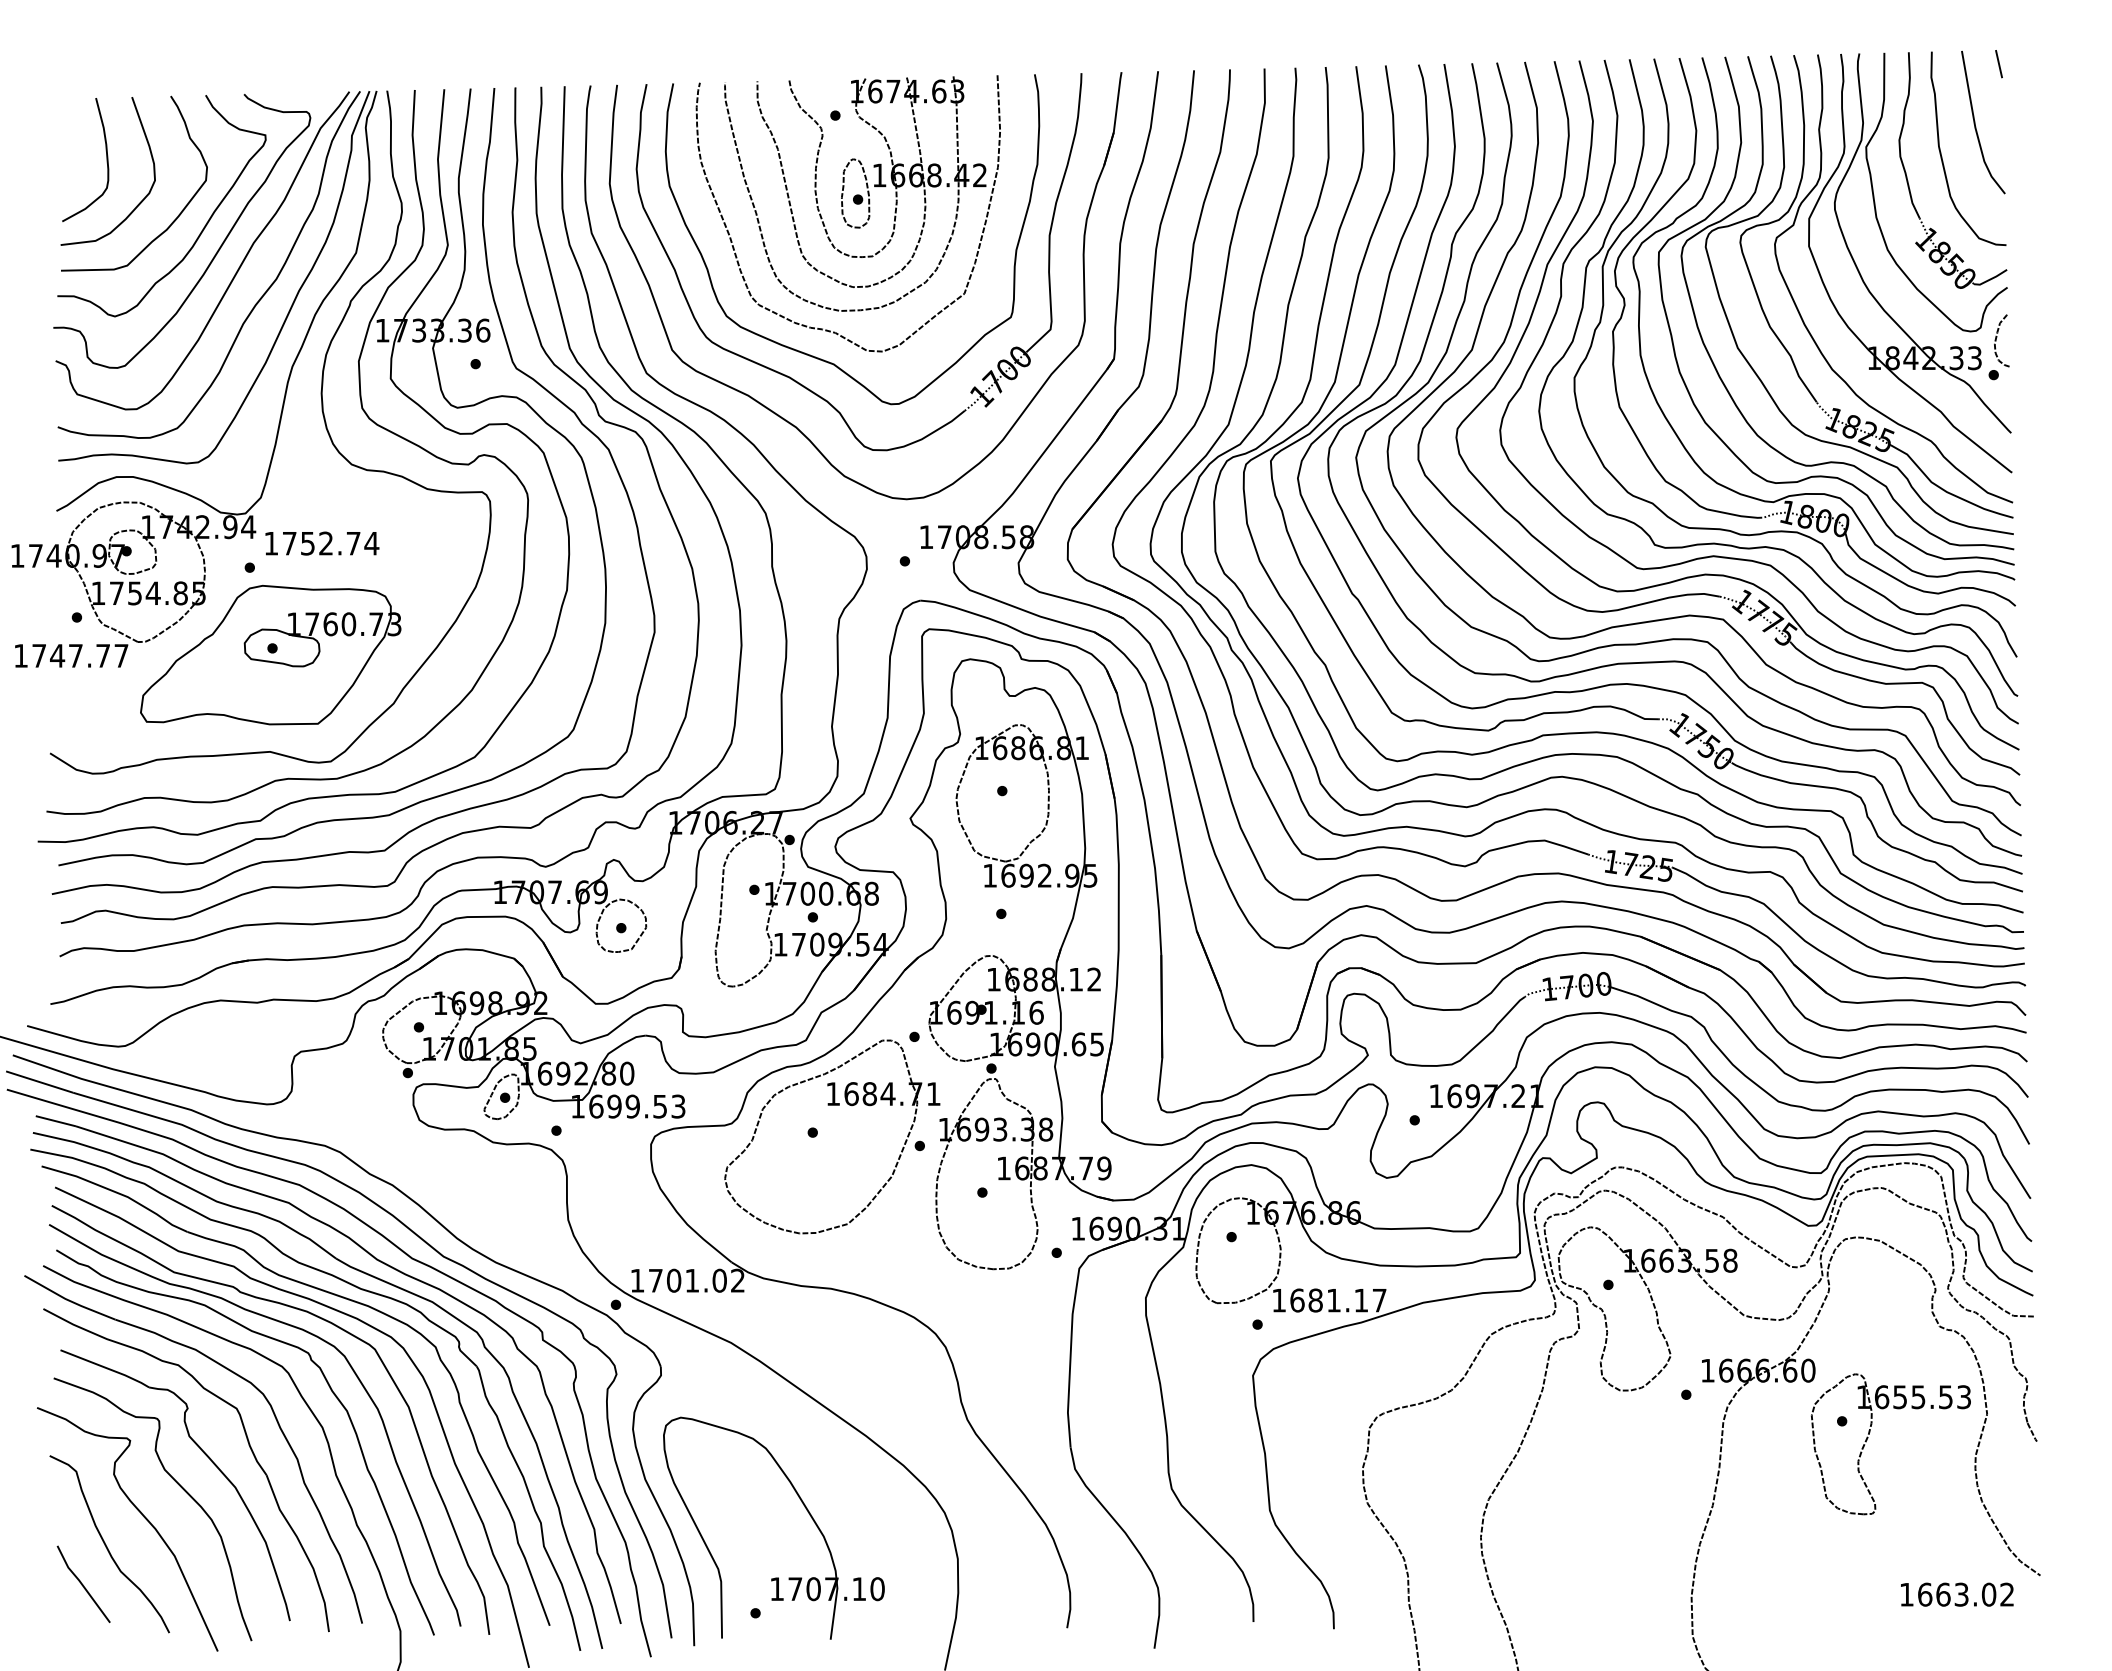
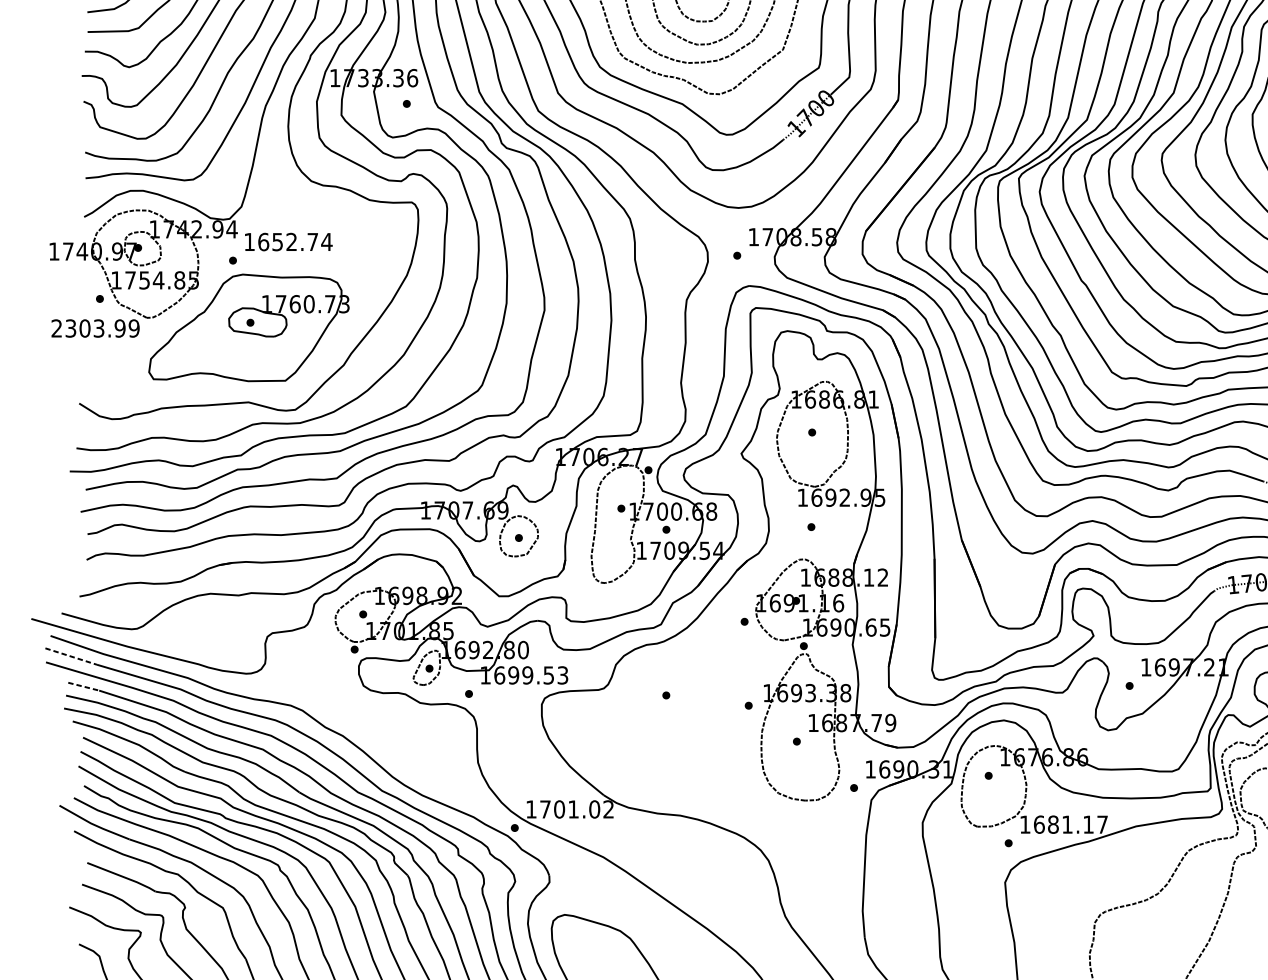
text: (289, 543) -> (263, 242), 1752.74 -> 1652.74
text: (71, 655) -> (95, 328), 1747.77 -> 2303.99
line: (40, 1082) -> (71, 656), solid -> dashed
part: (832, 1105) -> (681, 674), removed
line: (55, 1121) -> (83, 686), solid -> dashed

